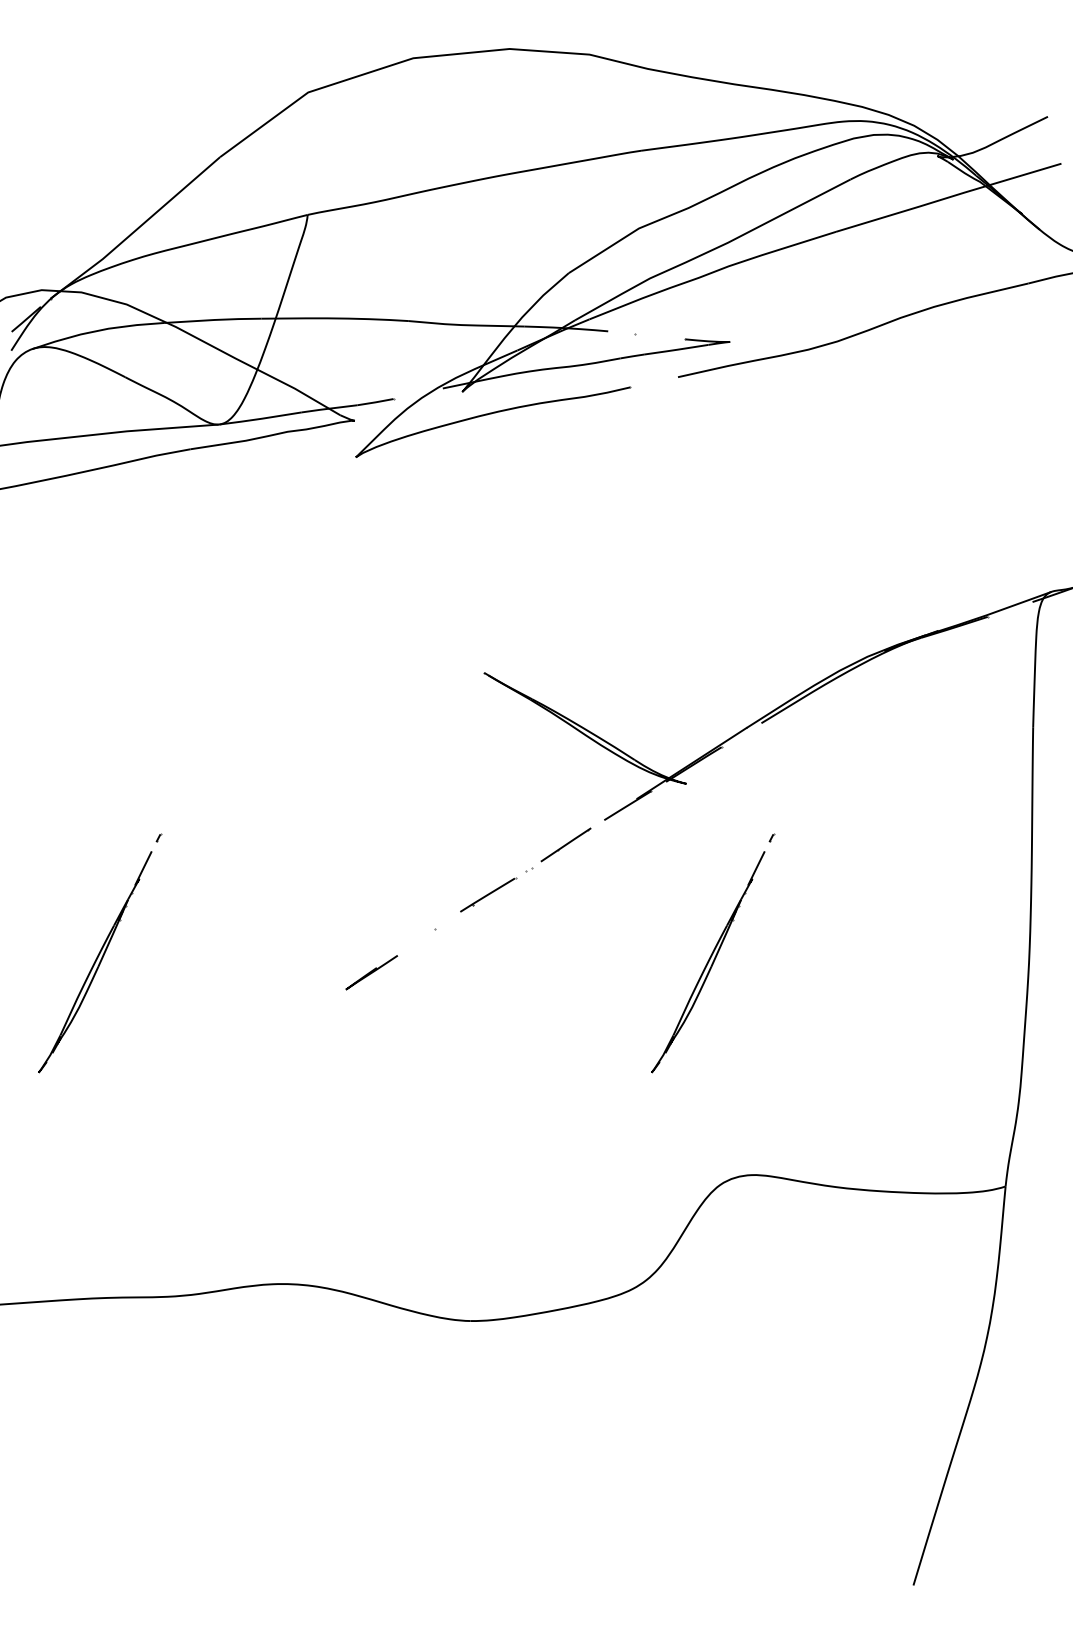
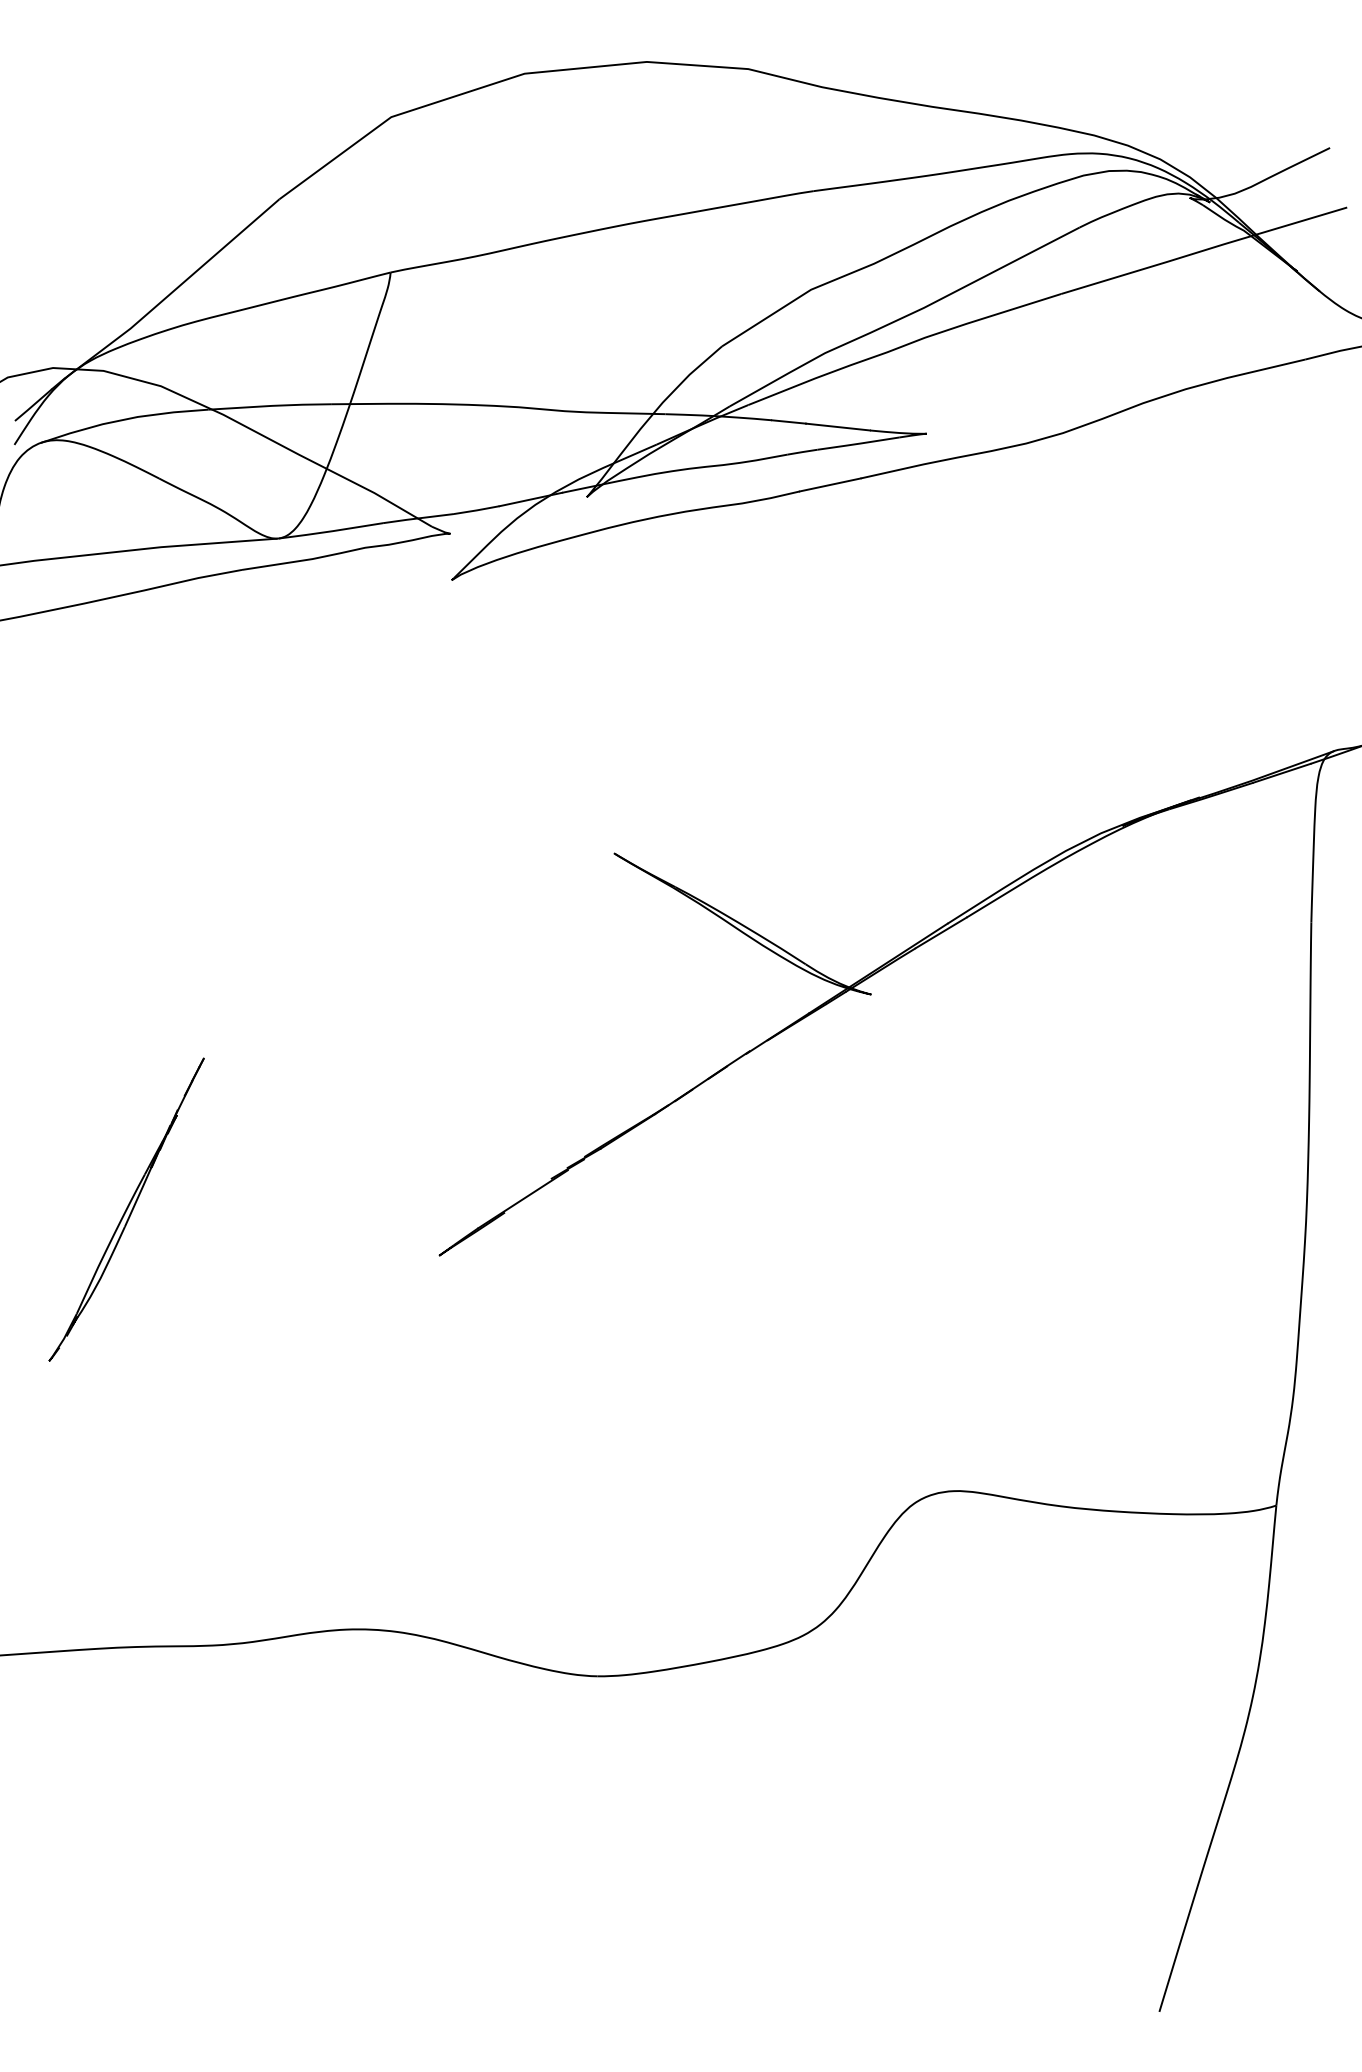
line: (411, 944) -> (522, 1198), added
part: (713, 953) -> (905, 1209), removed

